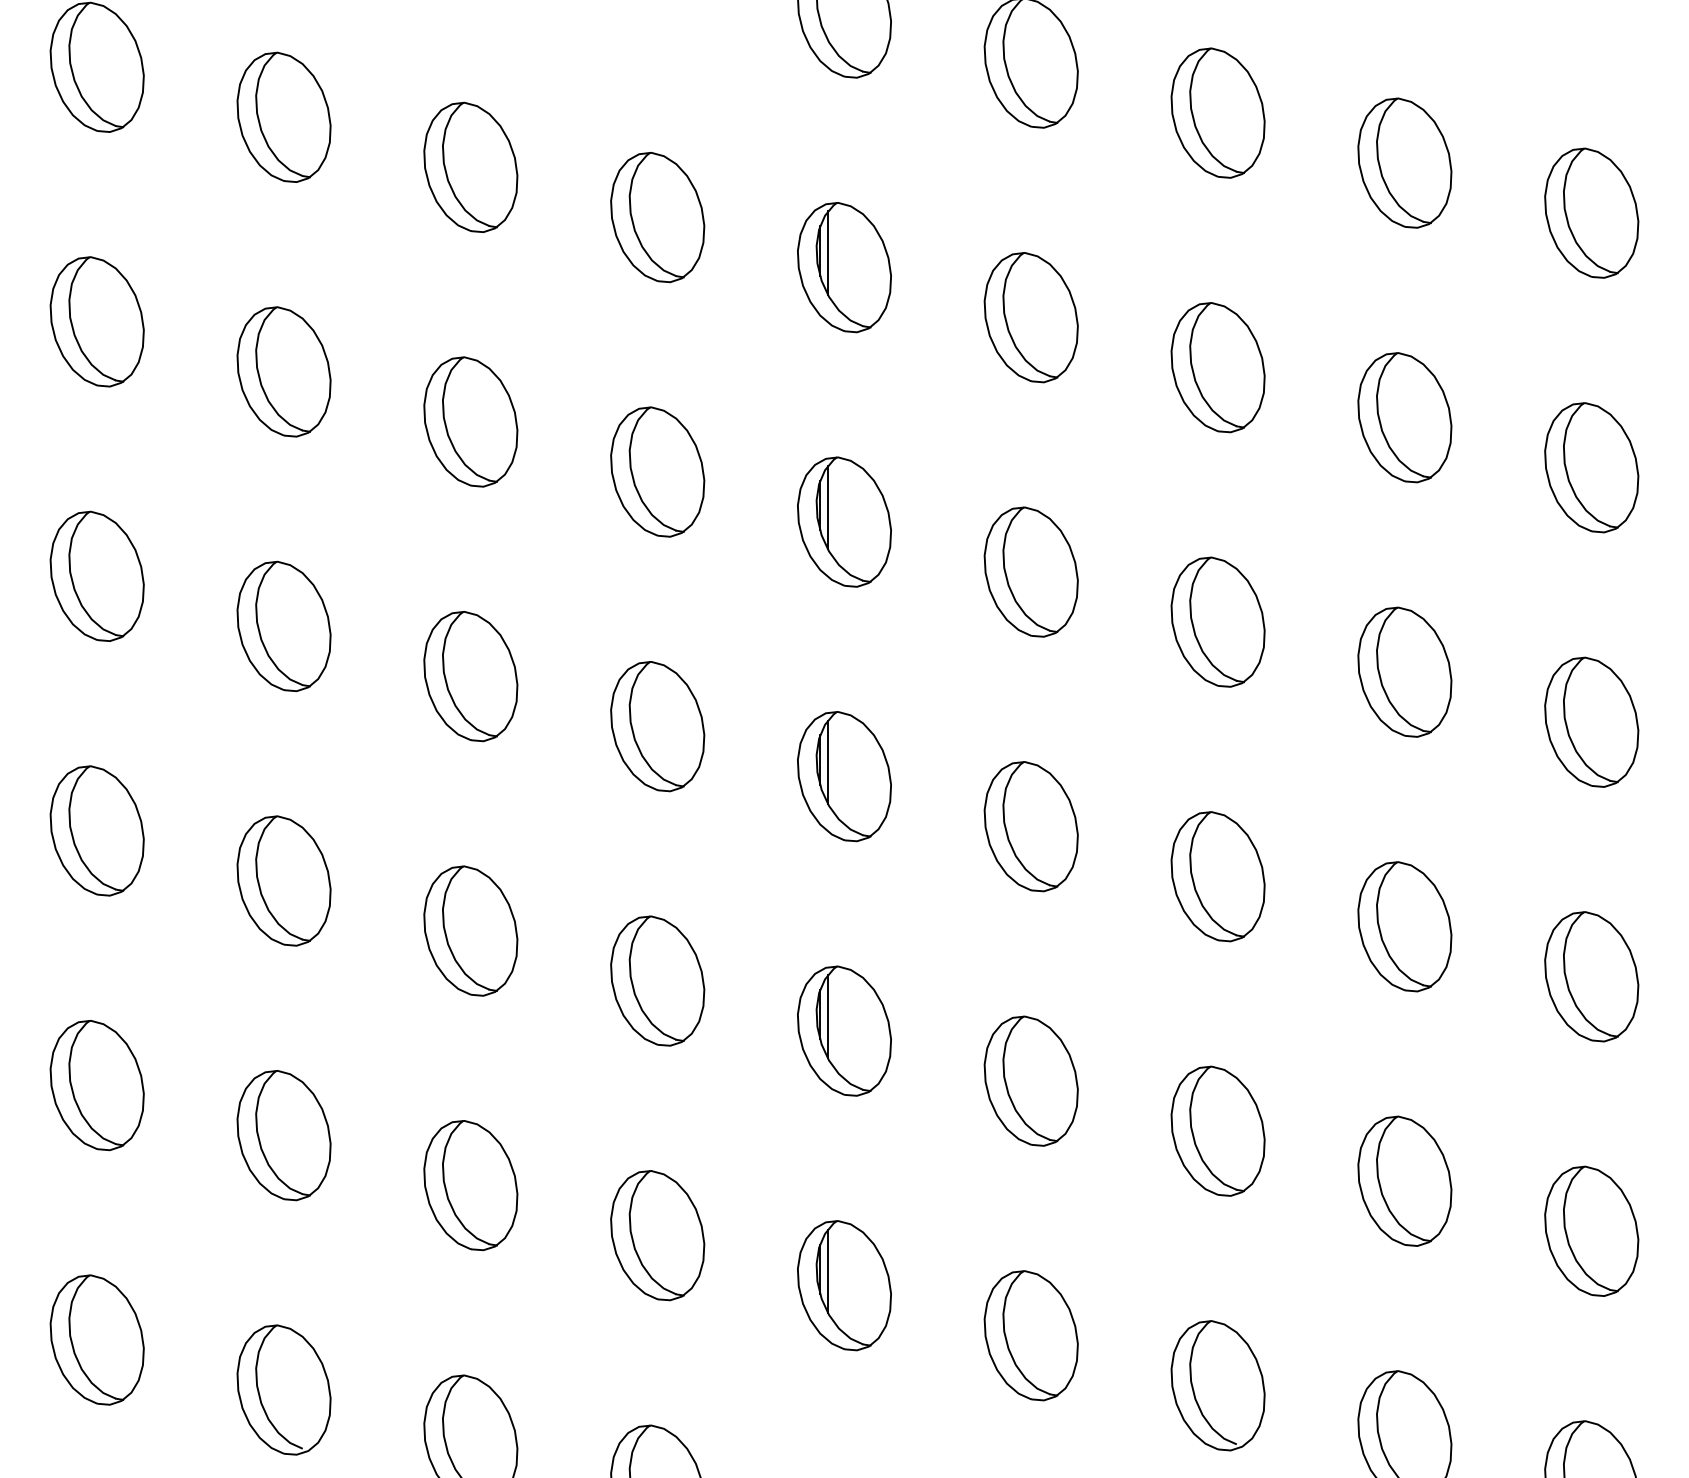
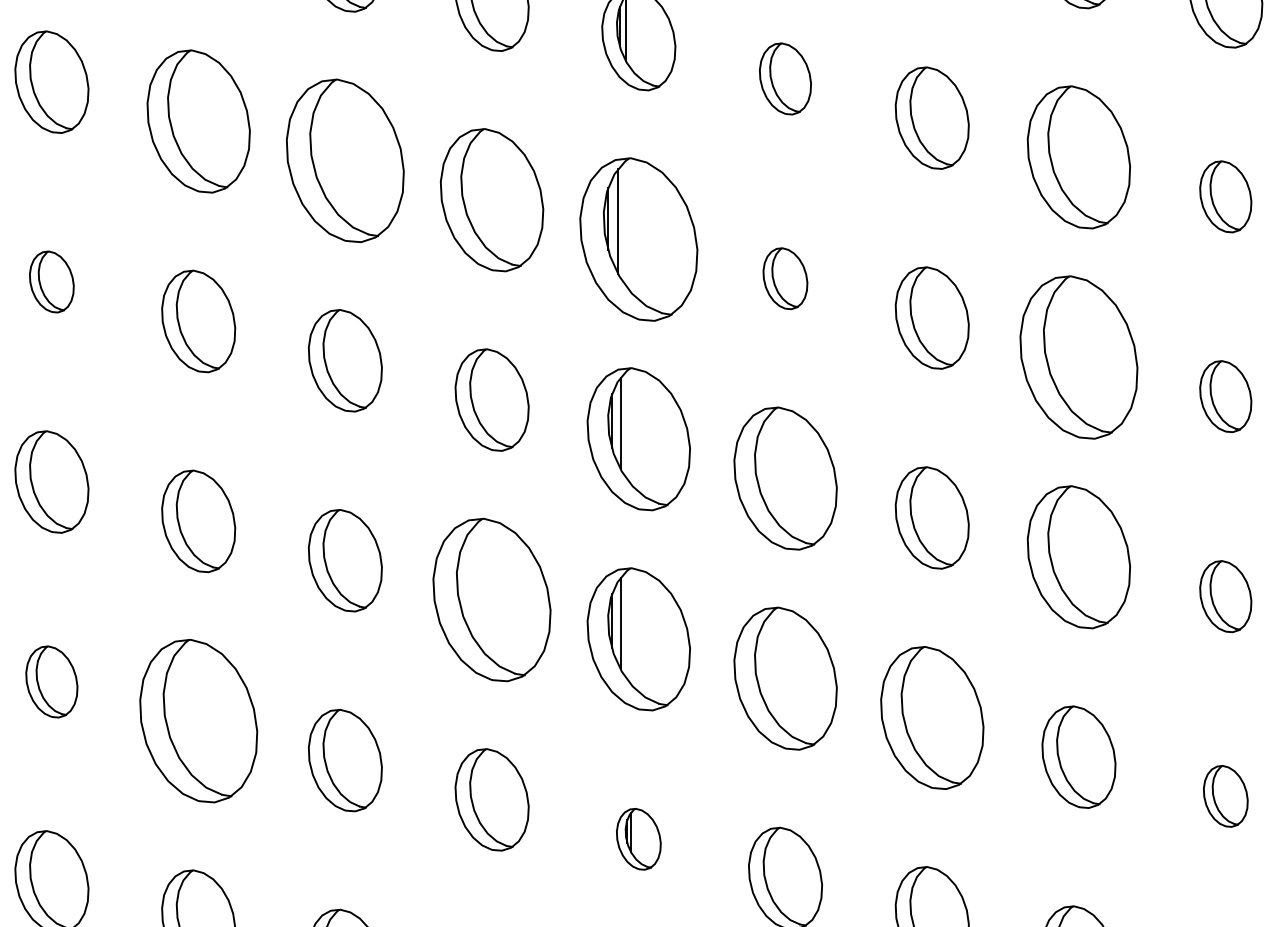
part: (1030, 317) -> (784, 78), size x0.7
part: (283, 371) -> (198, 121), size x1.4
part: (1404, 417) -> (1078, 157), size x1.4
part: (470, 421) -> (345, 160), size x1.6
part: (1591, 467) -> (1225, 196), size x0.7
part: (657, 471) -> (491, 199), size x1.4
part: (844, 521) -> (638, 239), size x1.6
part: (1030, 571) -> (784, 278), size x0.6
part: (96, 575) -> (51, 281), size x0.6
part: (1404, 671) -> (1078, 356), size x1.6
part: (1591, 721) -> (1225, 396), size x0.7
part: (844, 776) -> (638, 439), size x1.4
part: (1030, 826) -> (784, 478), size x1.4
part: (1404, 926) -> (1078, 557), size x1.4
part: (1591, 976) -> (1225, 596), size x0.7
part: (657, 980) -> (491, 599), size x1.6
part: (844, 1030) -> (638, 638), size x1.4
part: (1030, 1080) -> (784, 678), size x1.4
part: (96, 1085) -> (51, 681), size x0.7
part: (1217, 1130) -> (931, 717), size x1.4
part: (283, 1135) -> (198, 721), size x1.6
part: (1591, 1230) -> (1225, 795), size x0.6
part: (844, 1285) -> (638, 839), size x0.6

